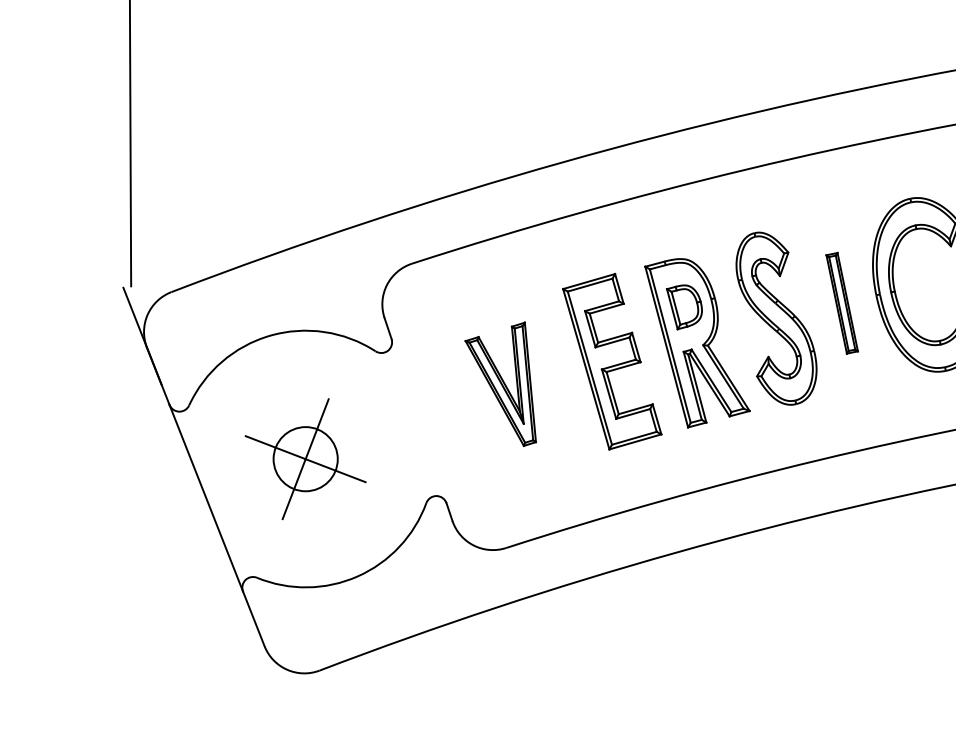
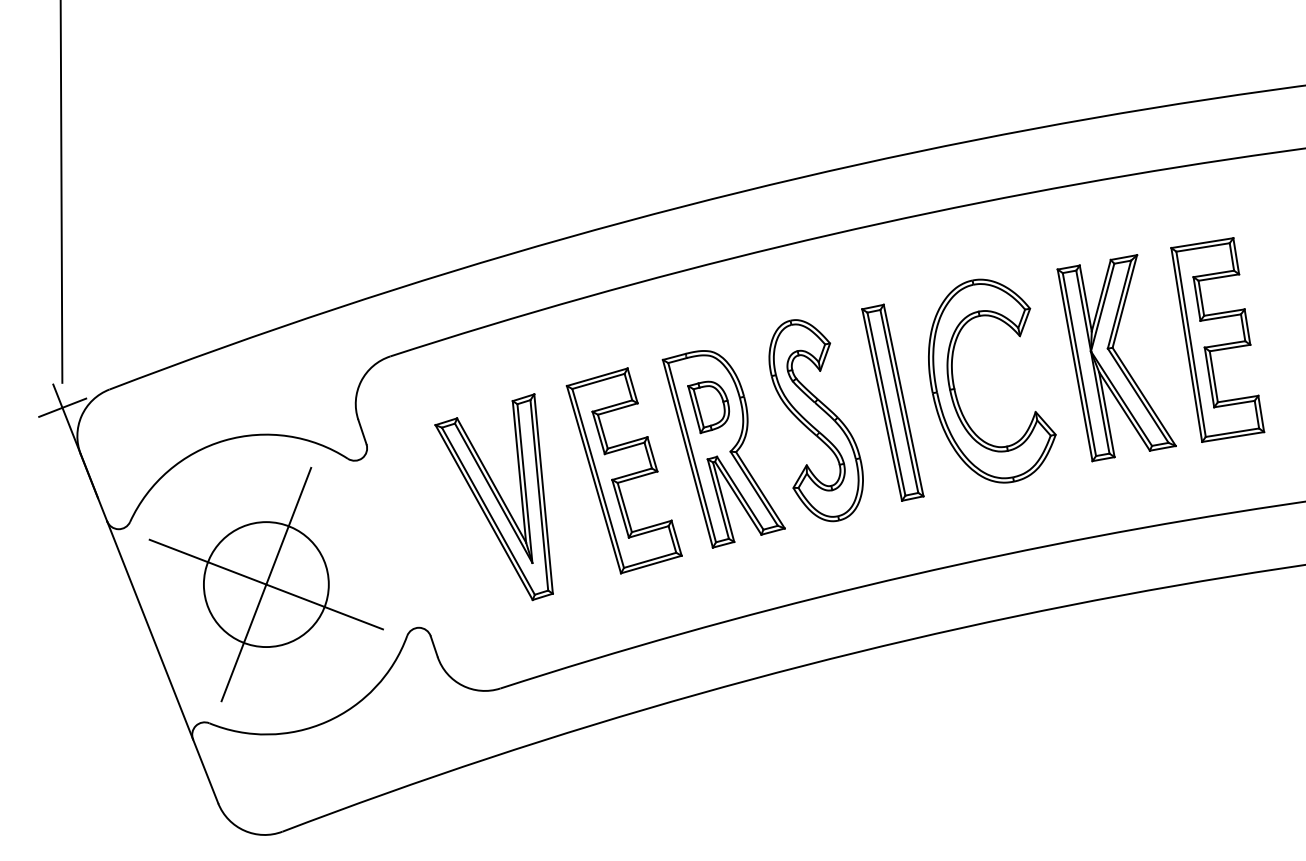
part: (841, 303) -> (892, 402), size x1.67
line: (131, 307) -> (62, 407), added
part: (500, 384) -> (493, 497), size x1.43
part: (305, 458) -> (265, 584), size x1.67

